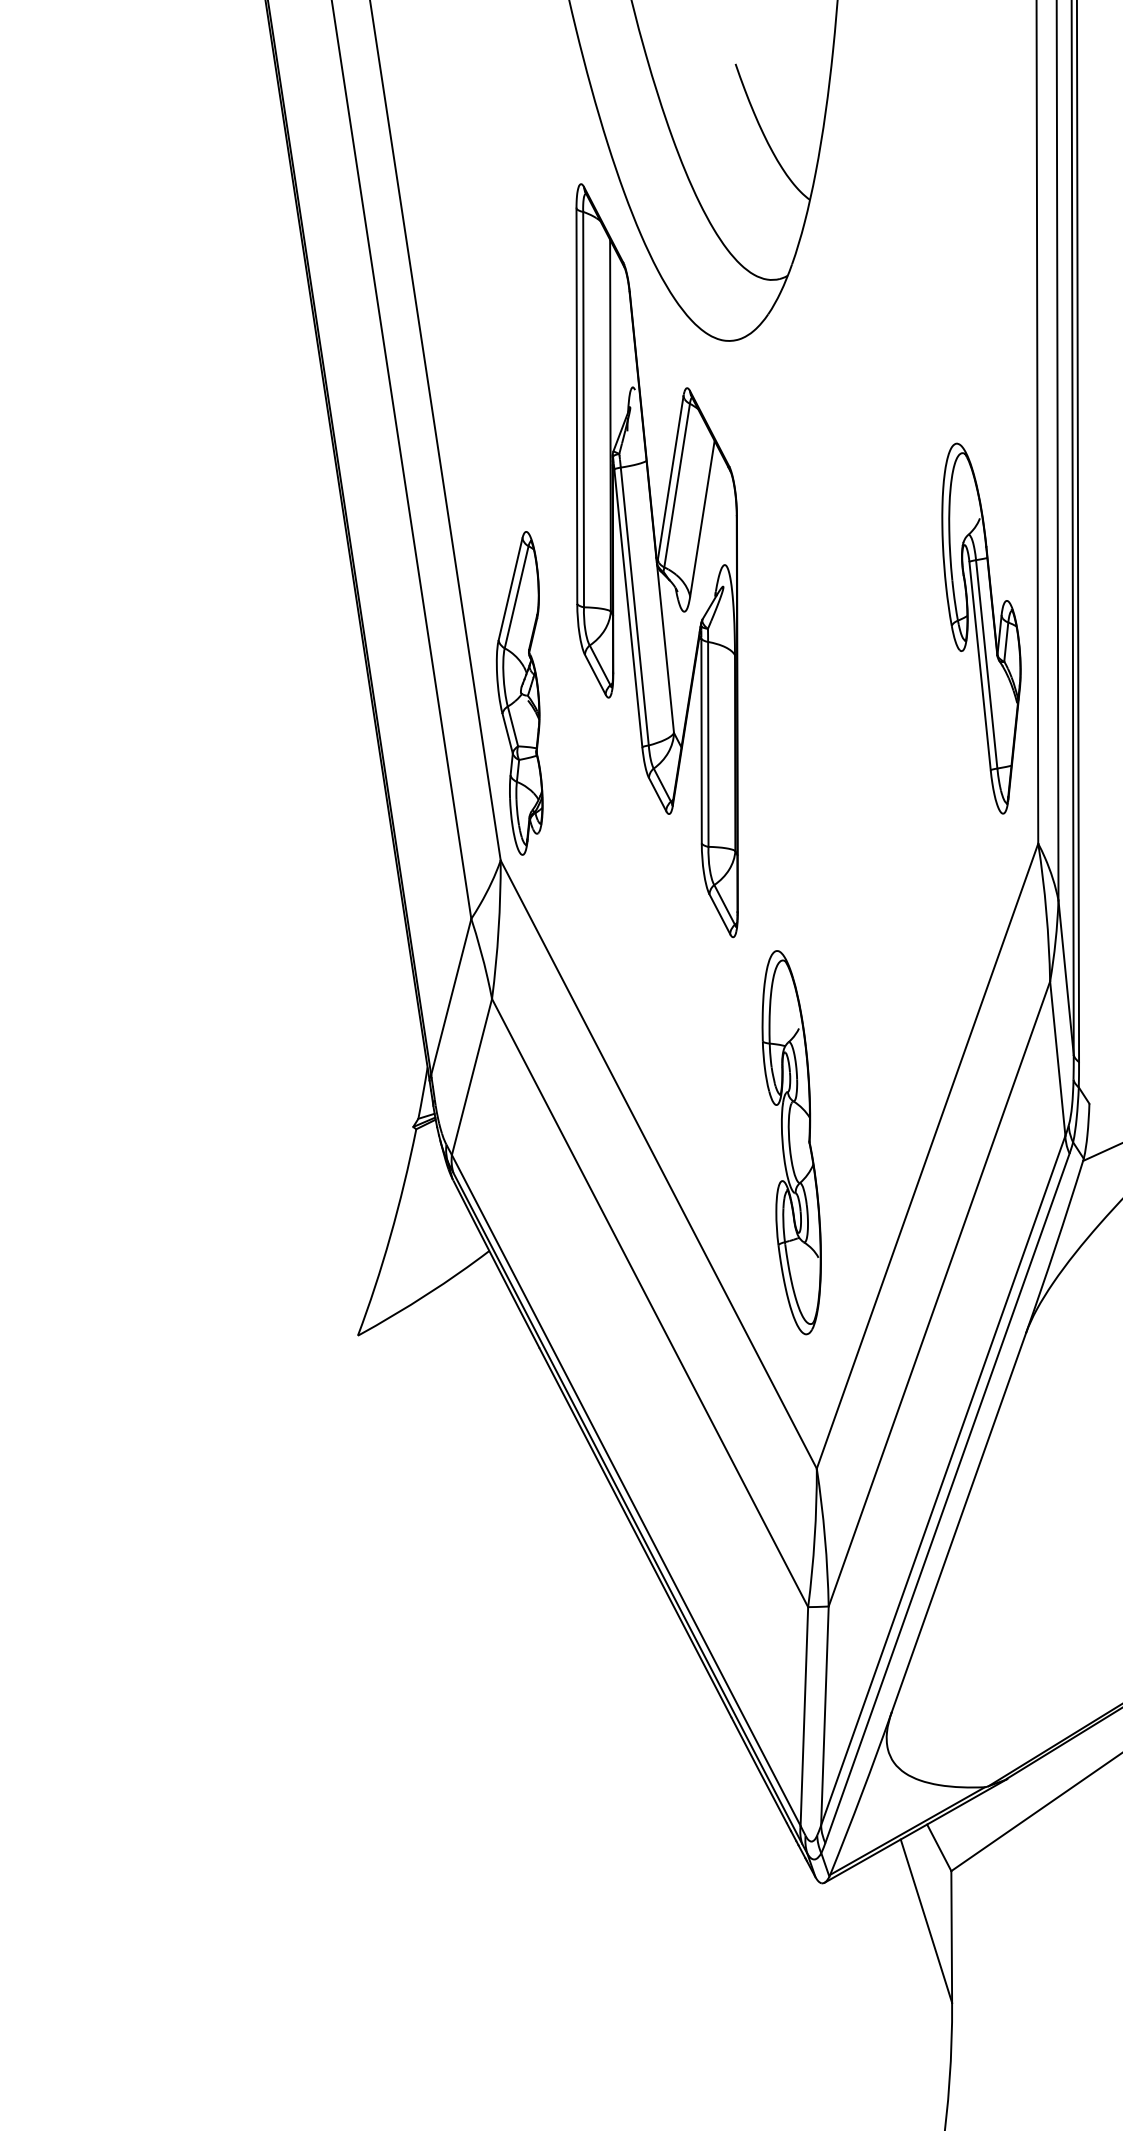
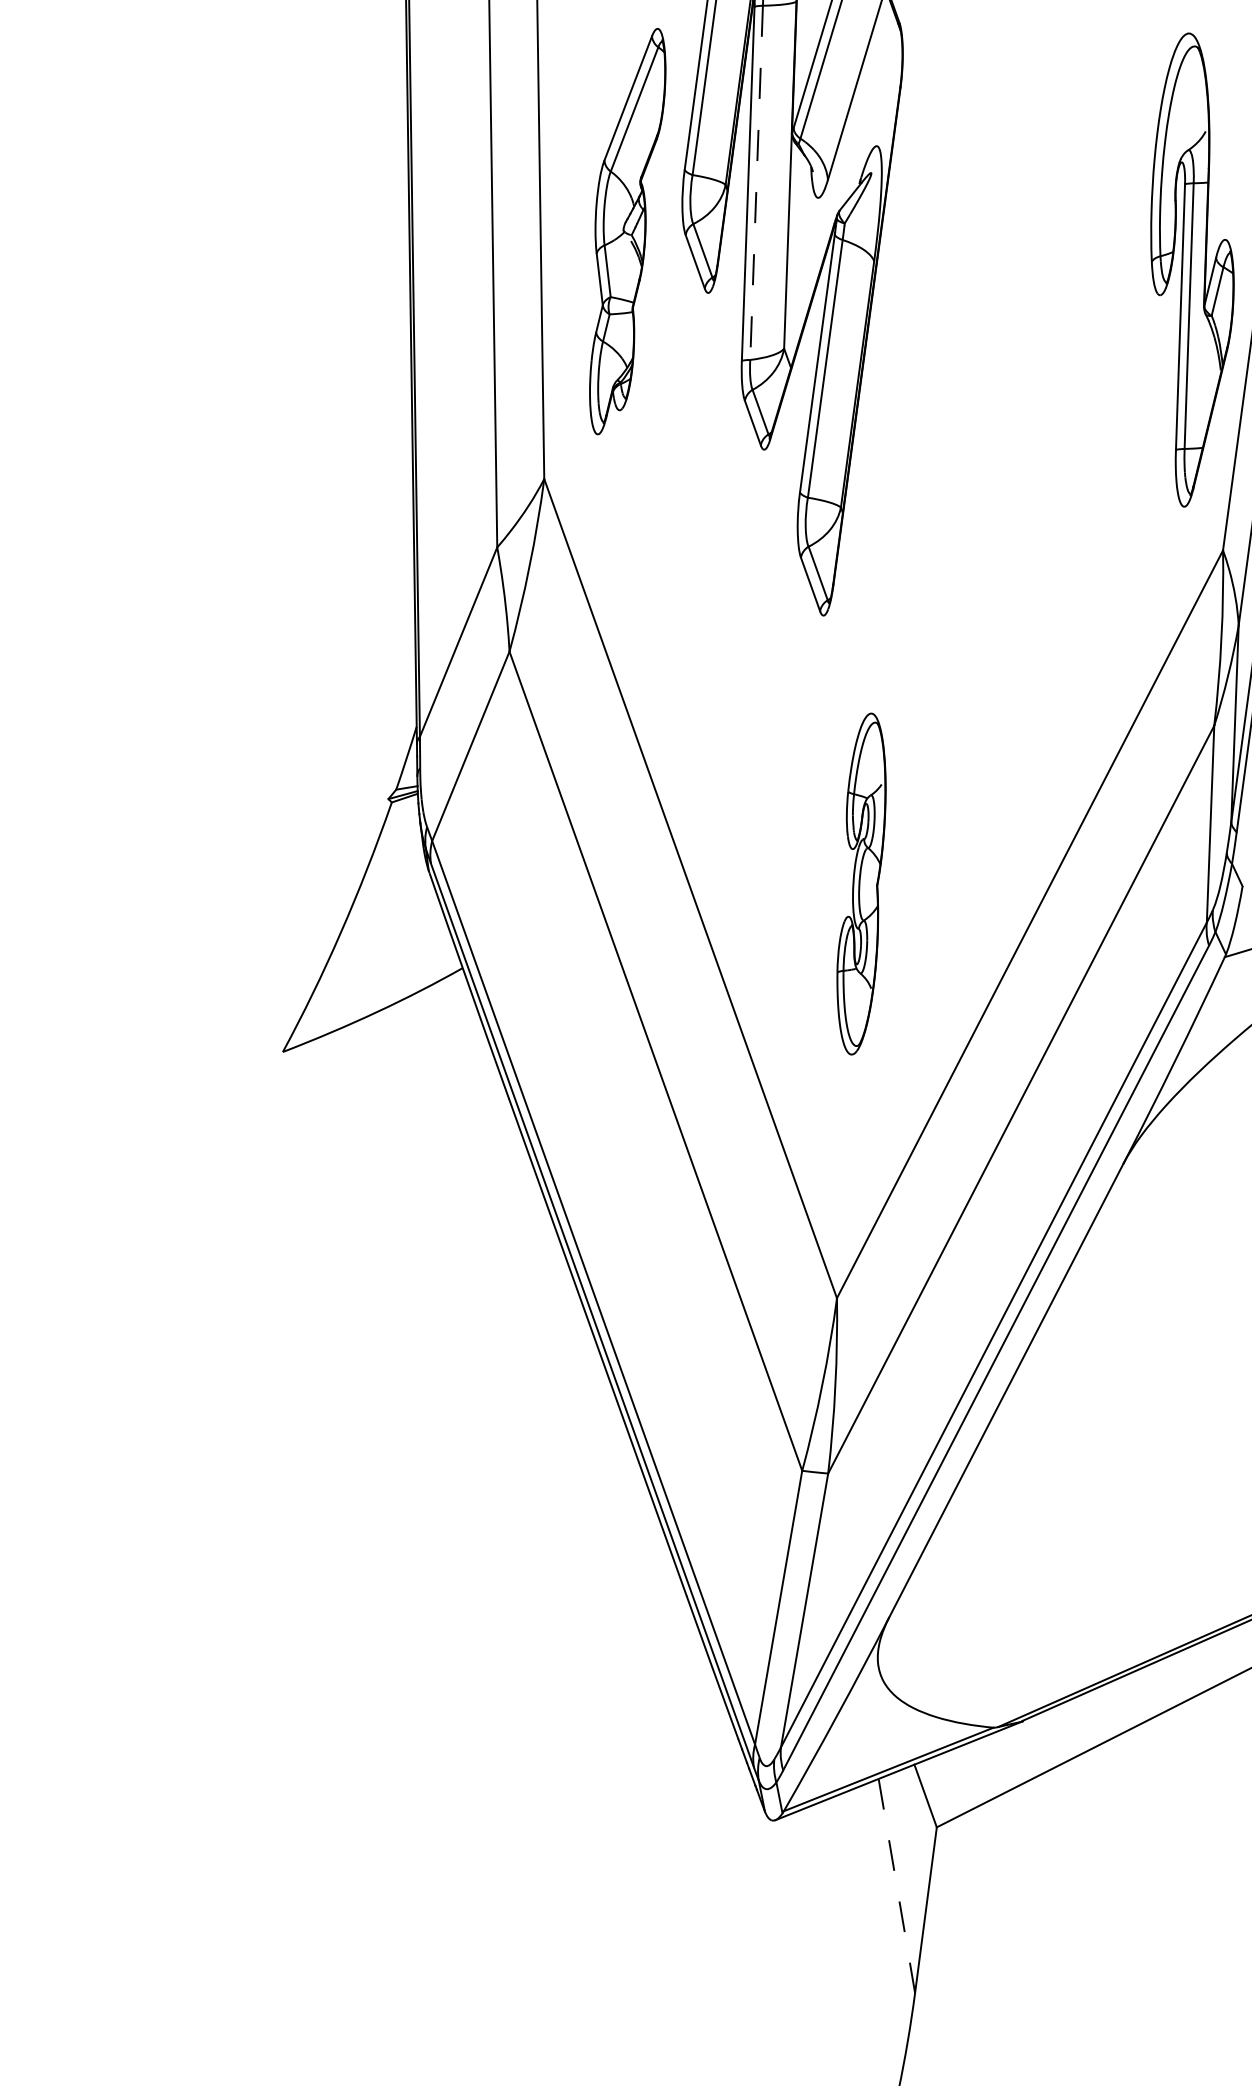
line: (634, 606) -> (756, 182), solid -> dashed
part: (519, 693) -> (621, 230), moved
part: (791, 1142) -> (861, 883), size x0.7
line: (926, 1921) -> (896, 1886), solid -> dashed

